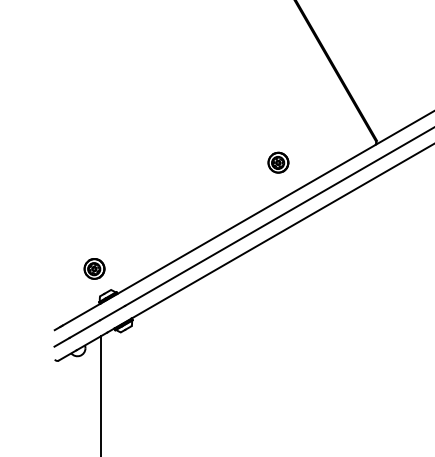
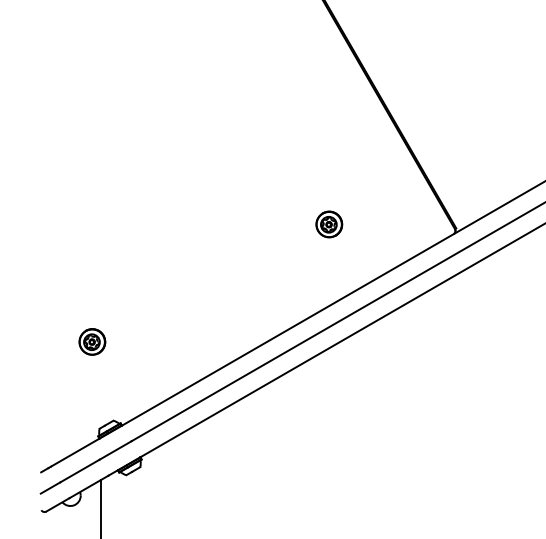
part: (278, 162) -> (329, 224), moved
part: (94, 268) -> (92, 341), moved

